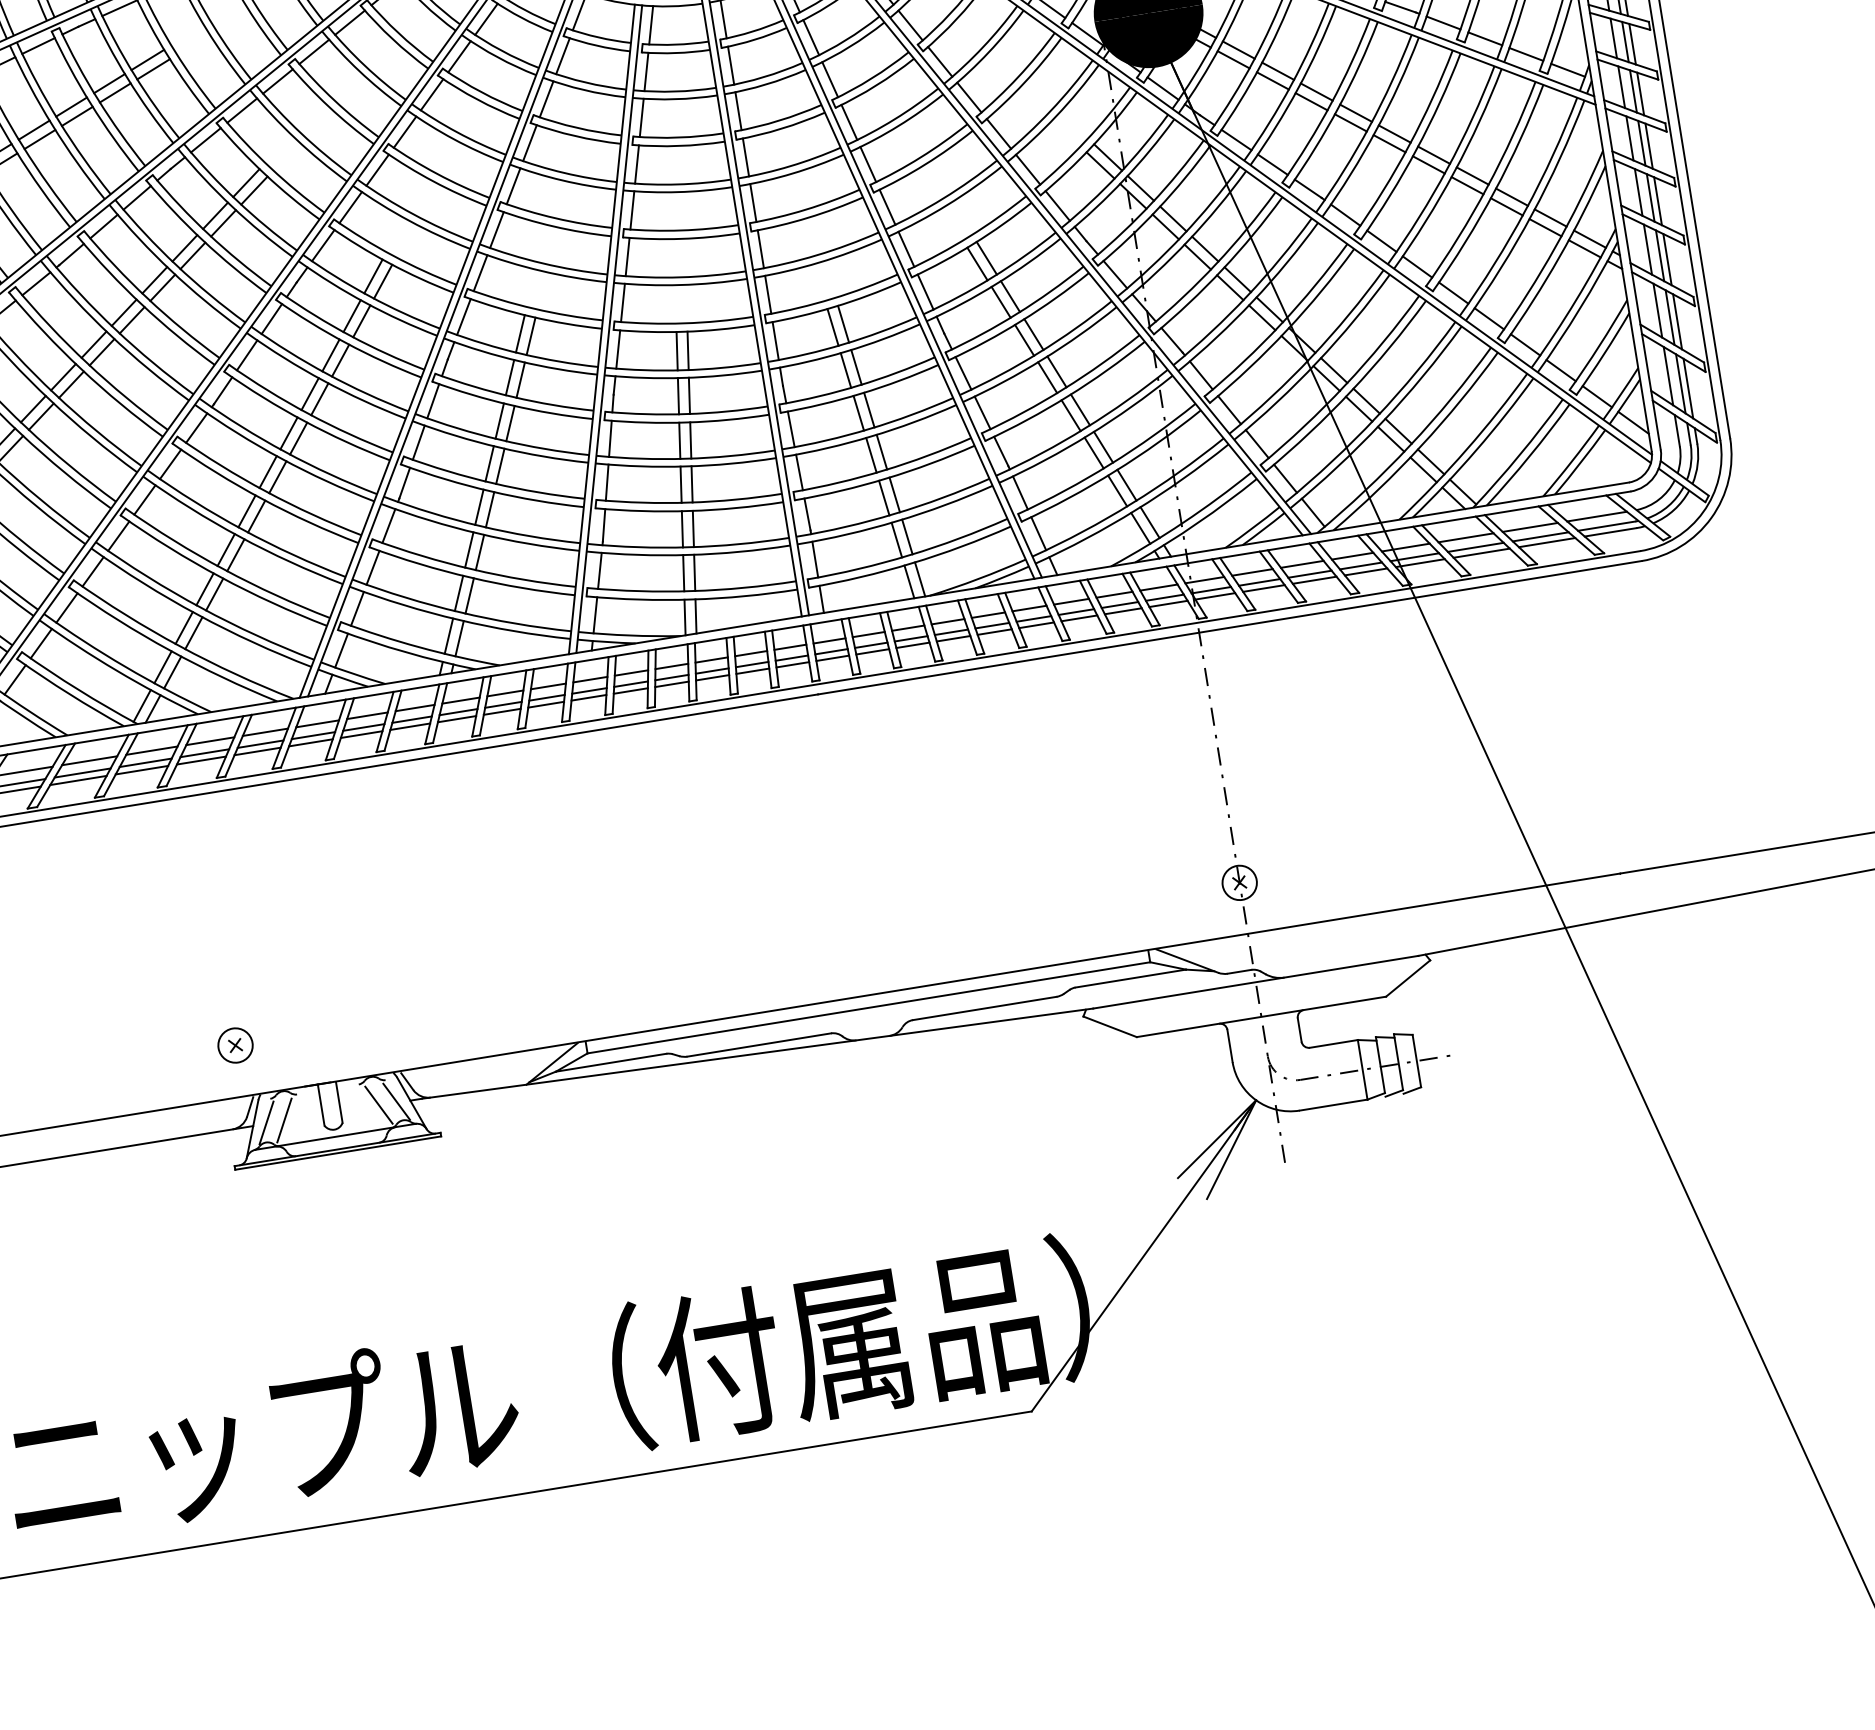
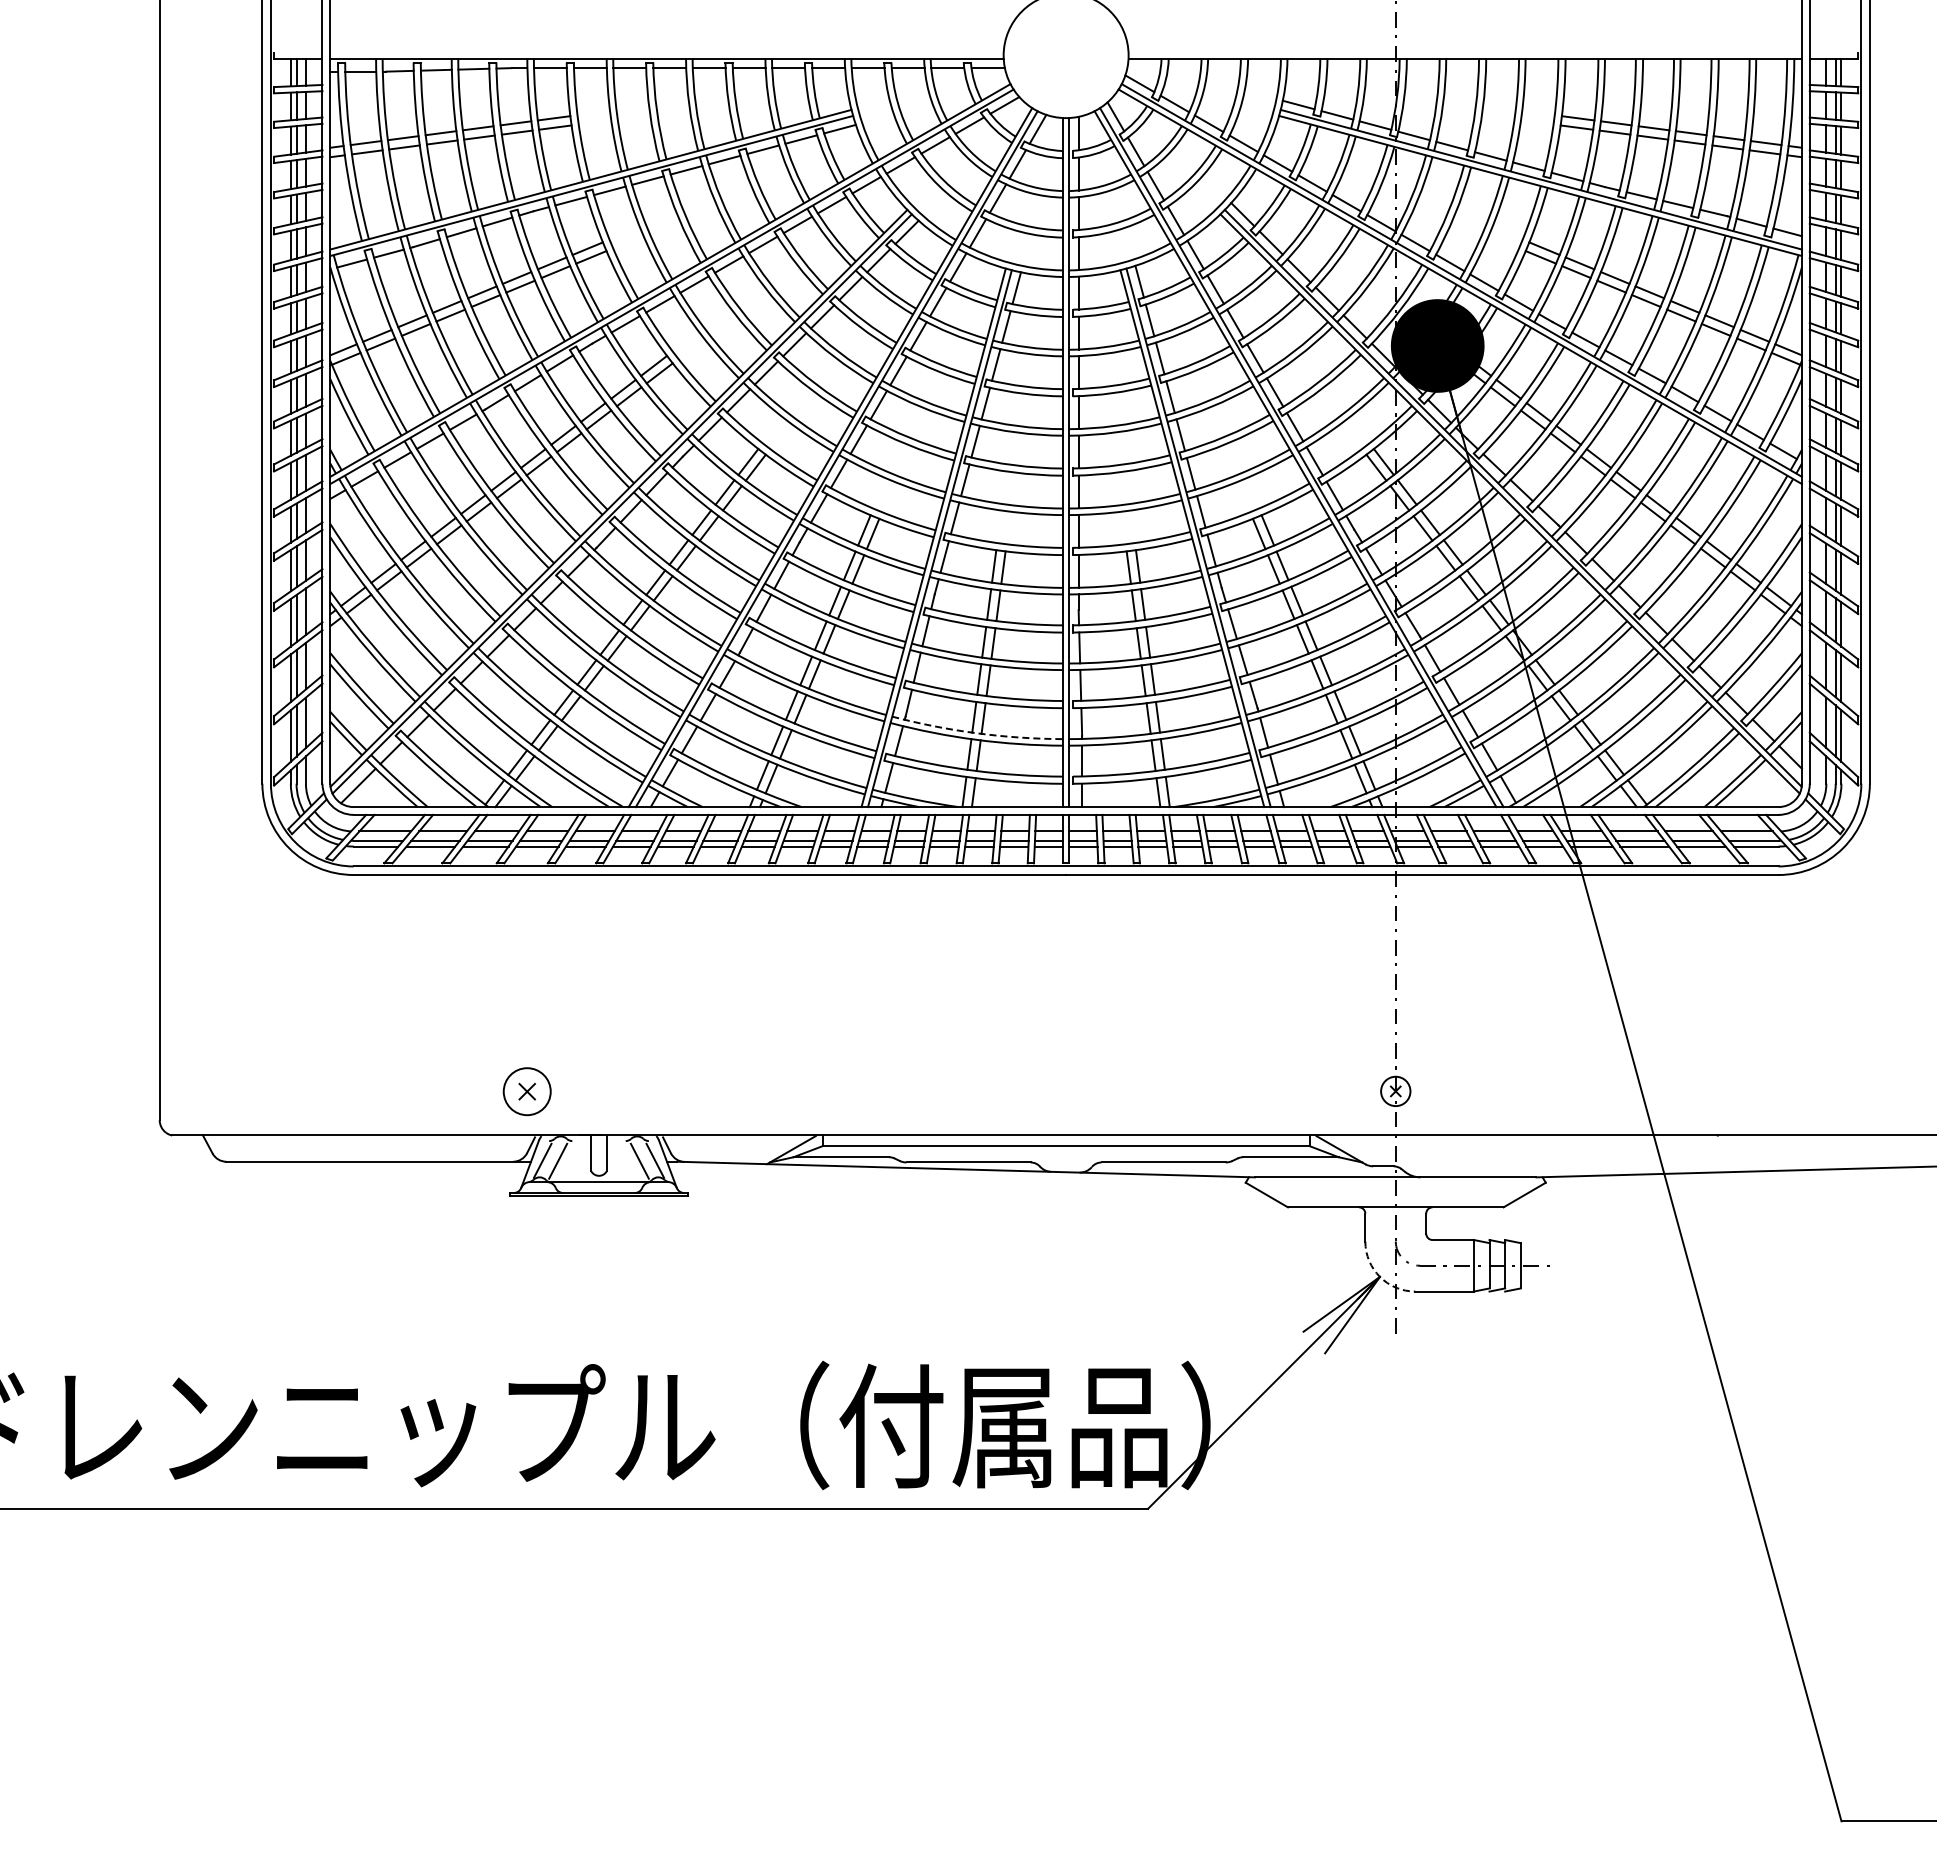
arc: (687, 547) -> (976, 733), solid -> dashed
part: (234, 1044) -> (526, 1090), size x1.6
arc: (1255, 1099) -> (1379, 1276), solid -> dashed

